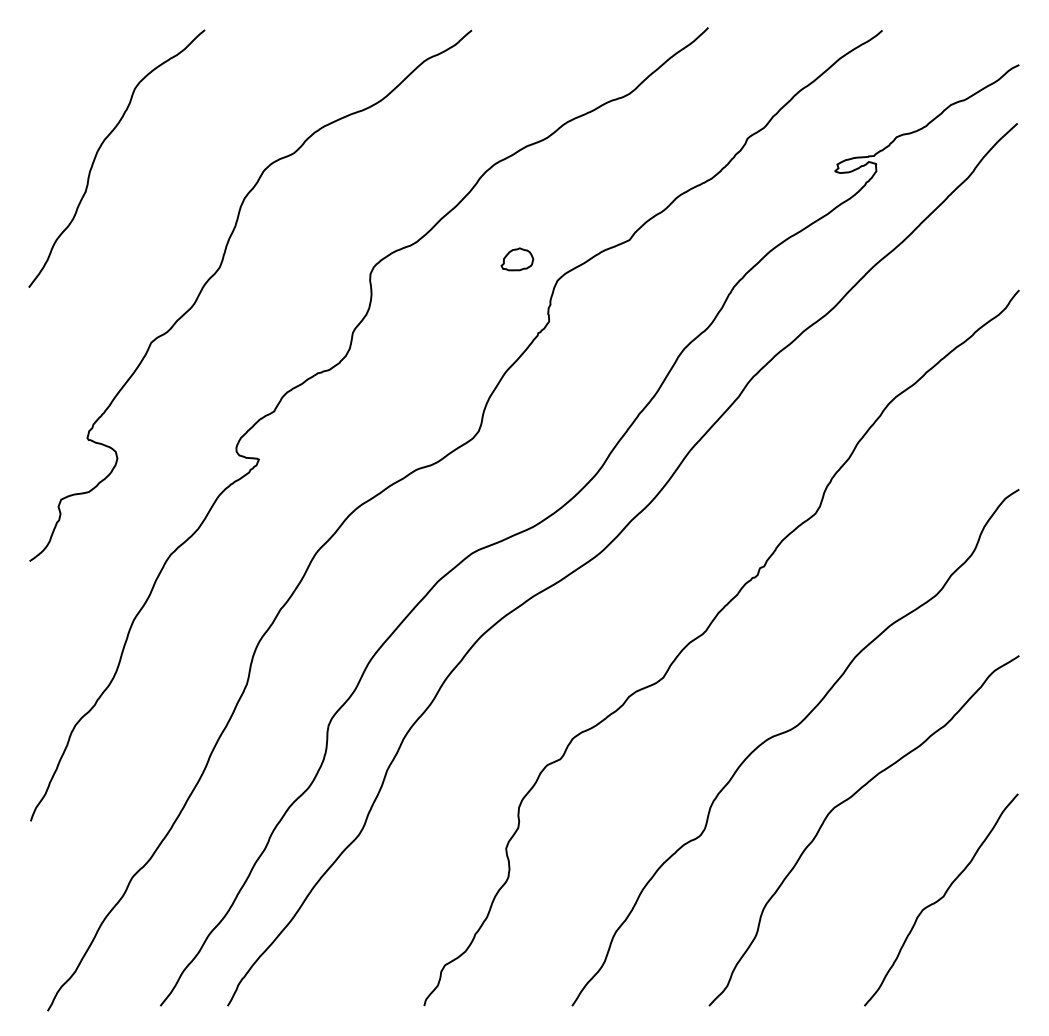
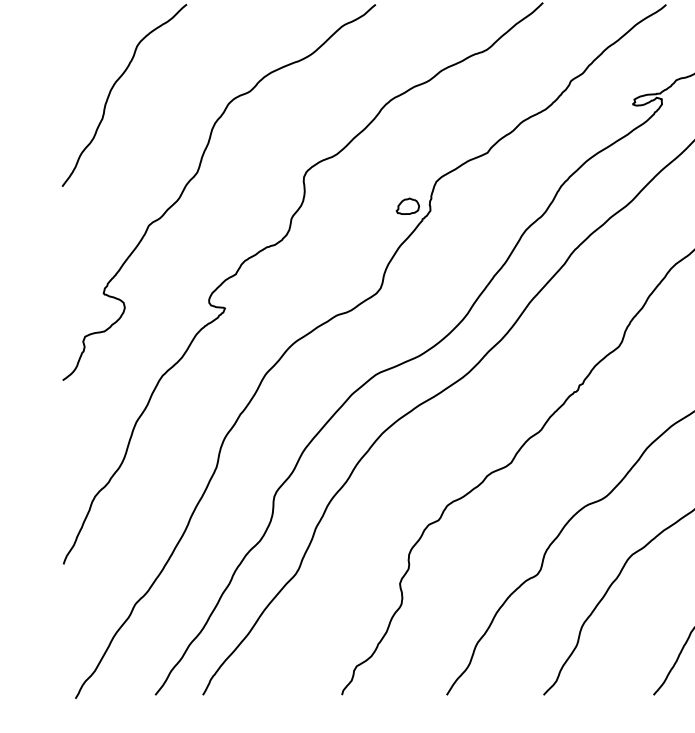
part: (517, 259) -> (408, 206), moved

